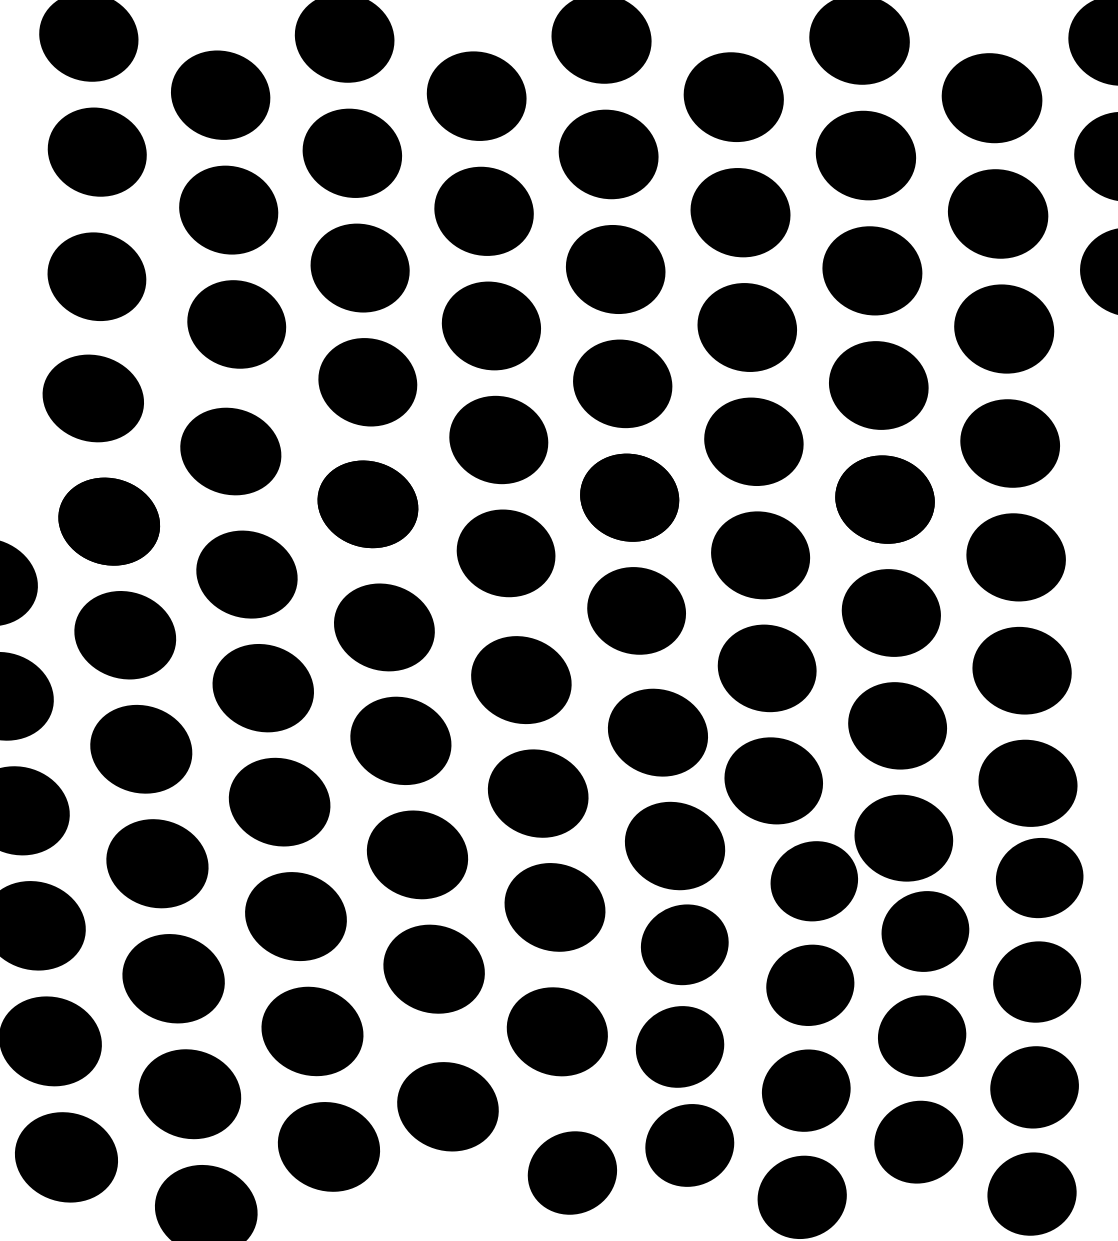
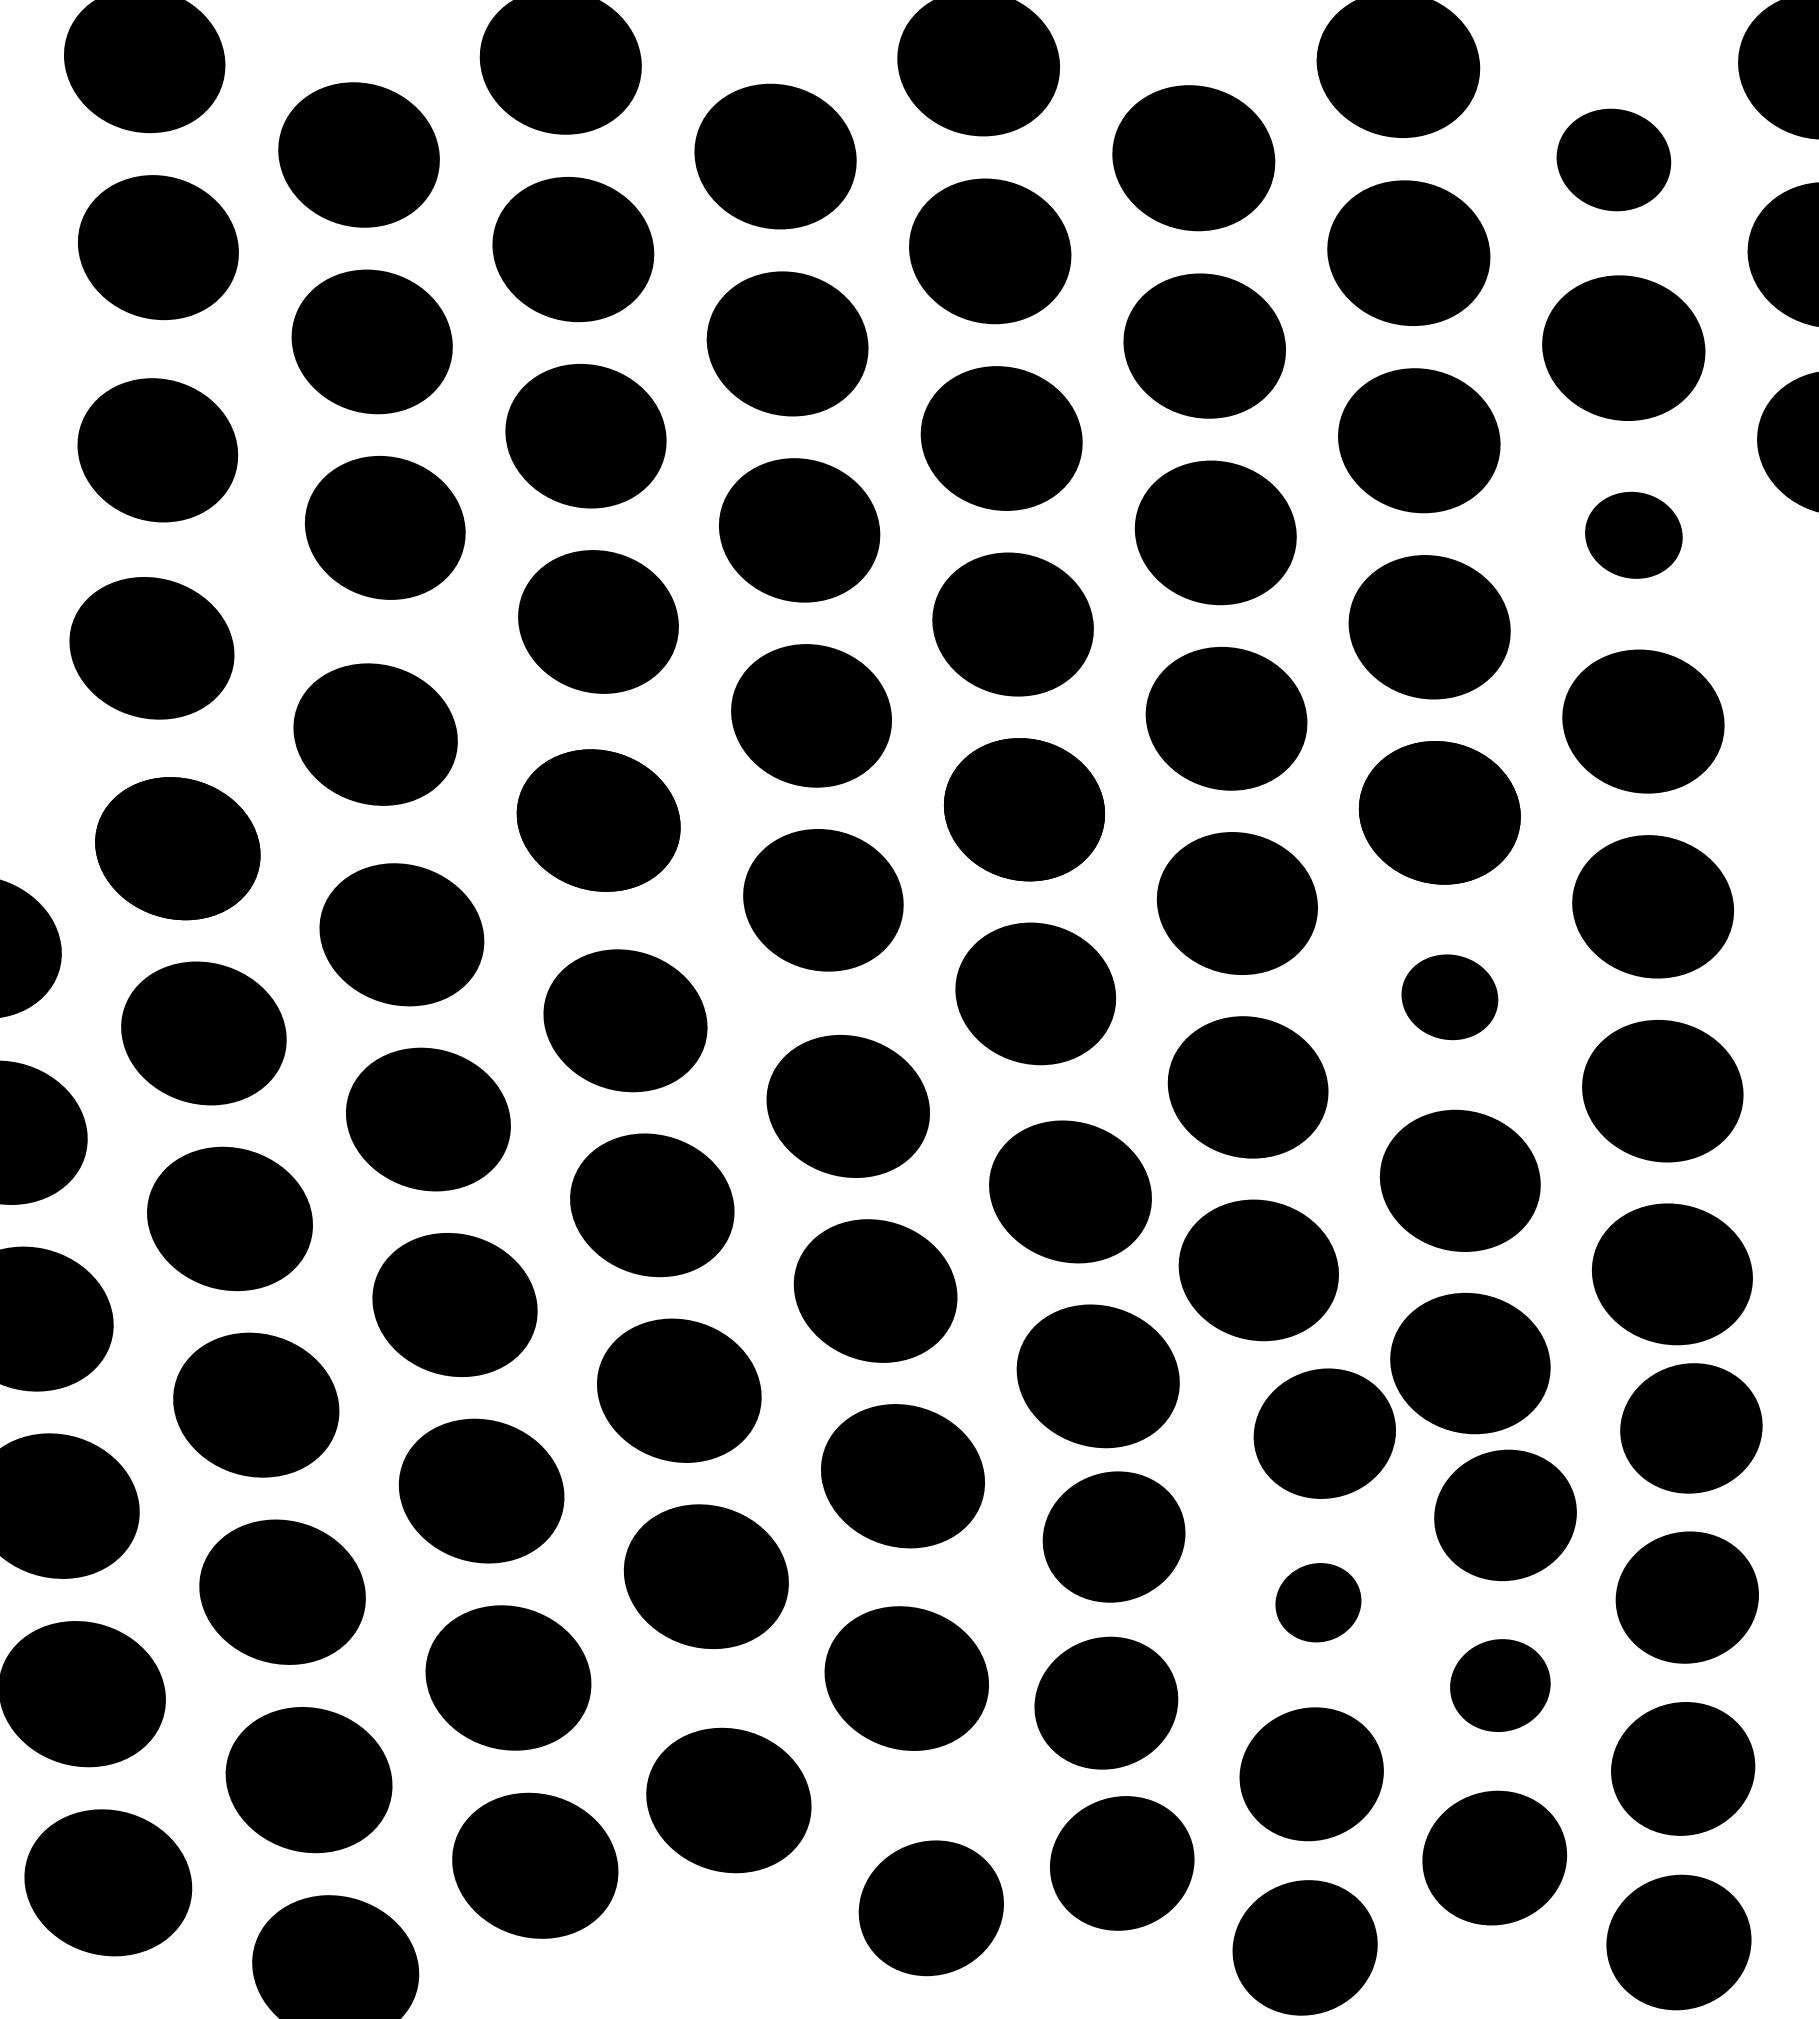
part: (991, 98) -> (1613, 160), size x0.7
part: (1004, 328) -> (1634, 534), size x0.6
part: (890, 612) -> (1448, 996), size x0.6
part: (810, 984) -> (1318, 1601), size x0.6
part: (922, 1035) -> (1500, 1684), size x0.7

